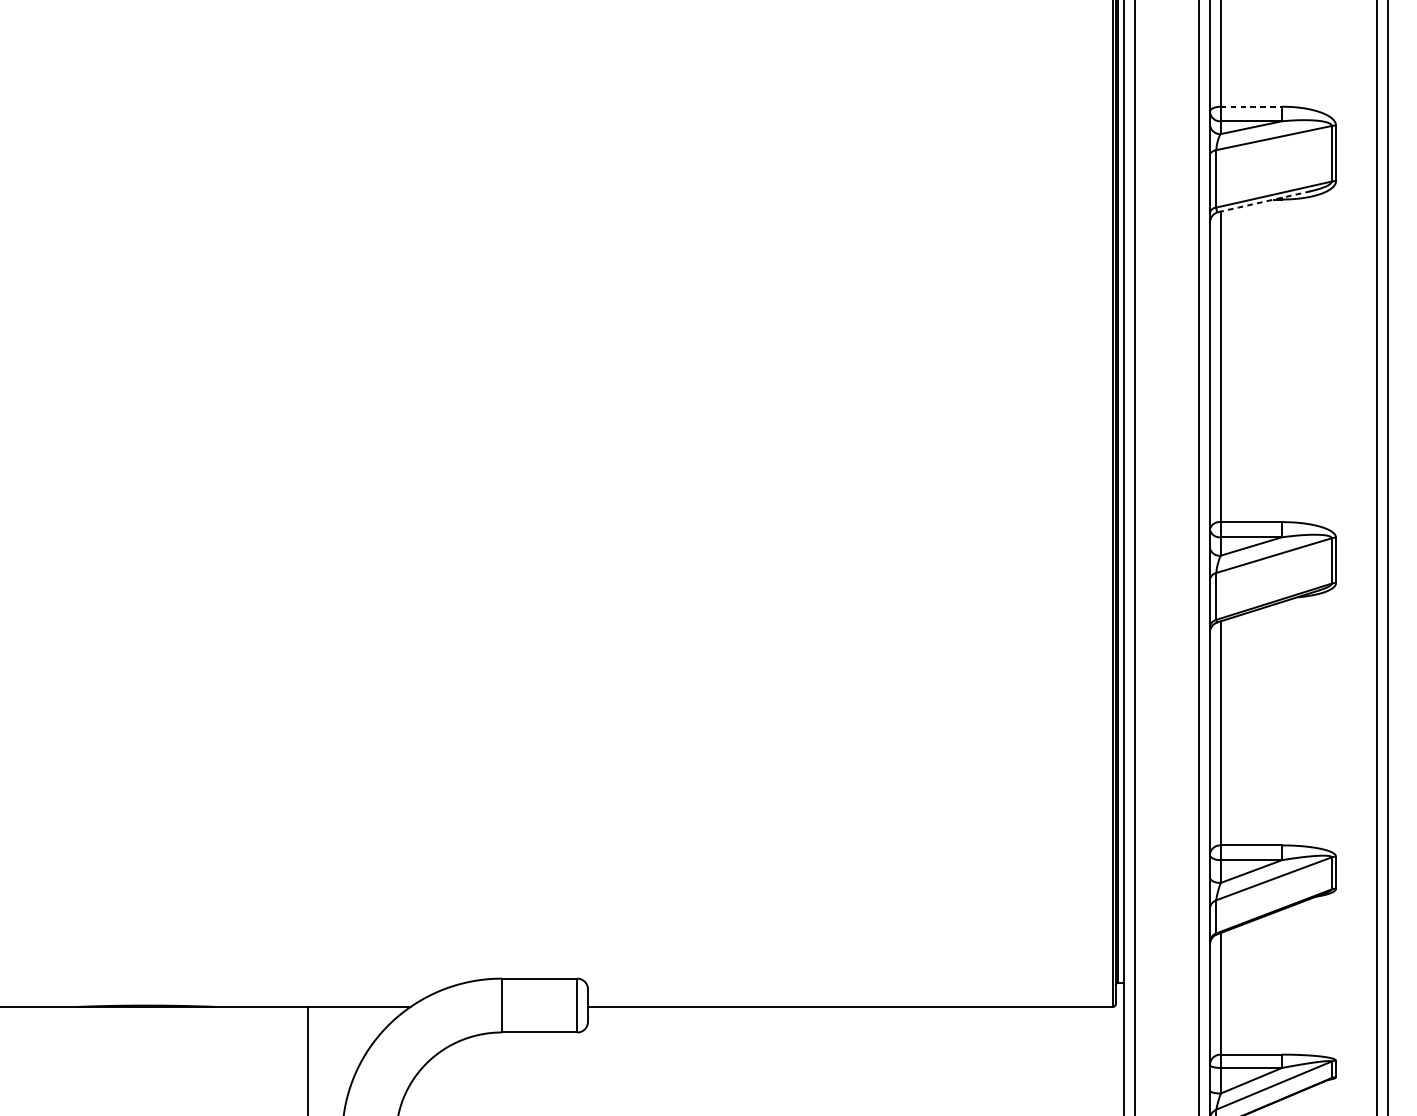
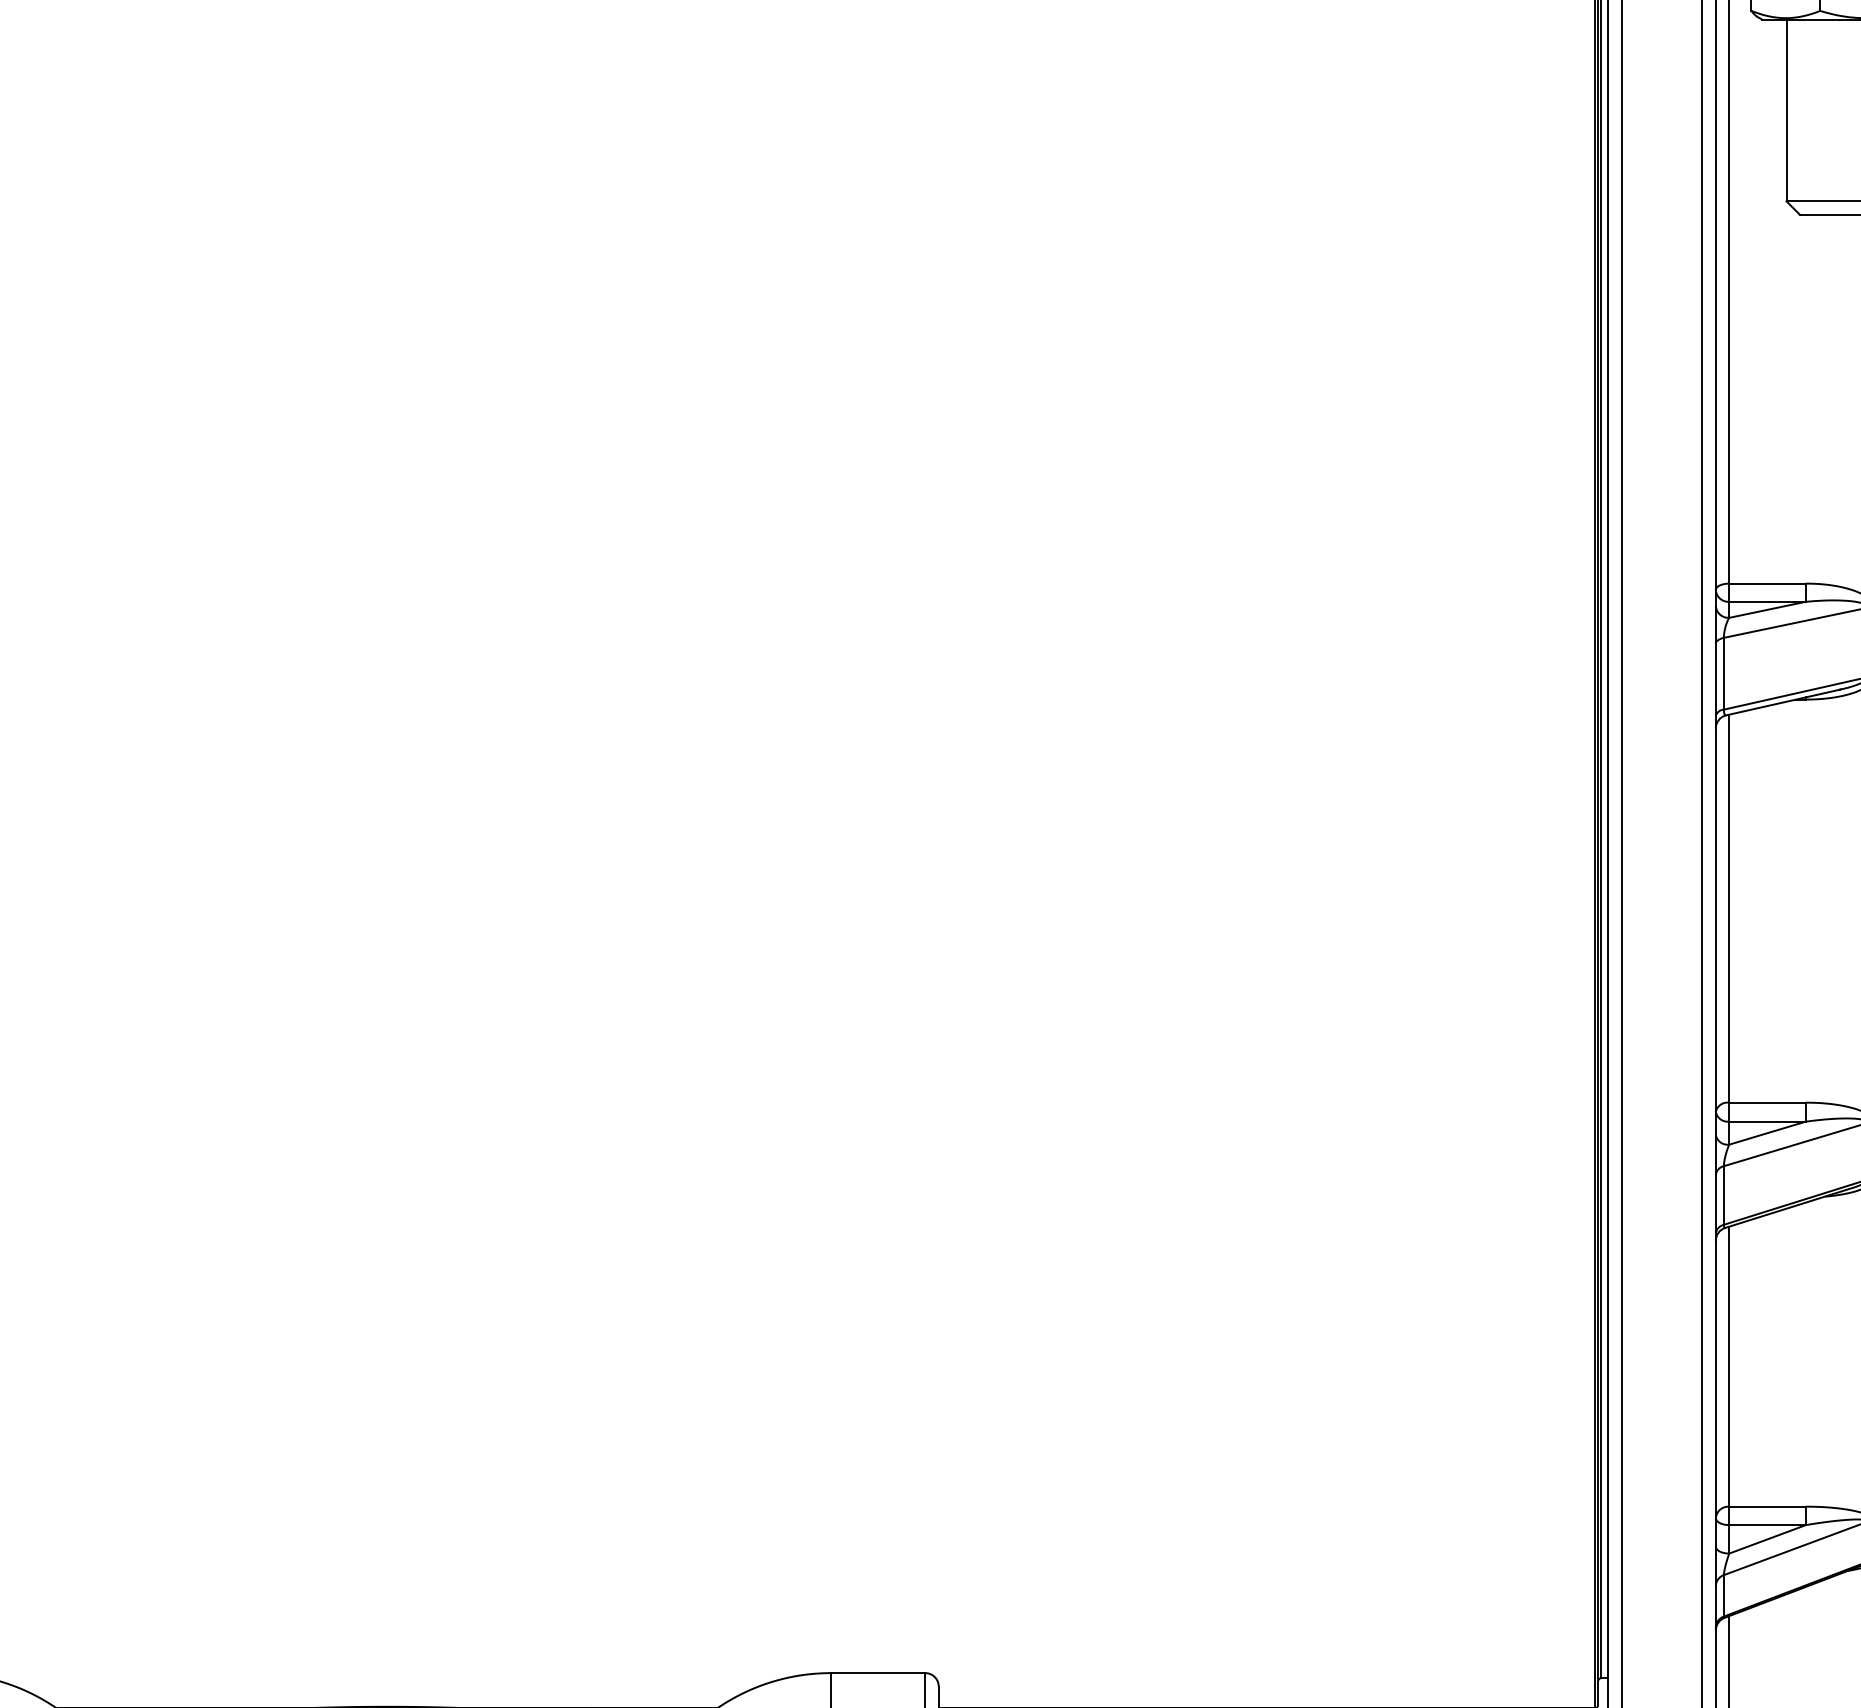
line: (1252, 106) -> (1768, 583), dashed -> solid
line: (1264, 201) -> (1783, 702), dashed -> solid

